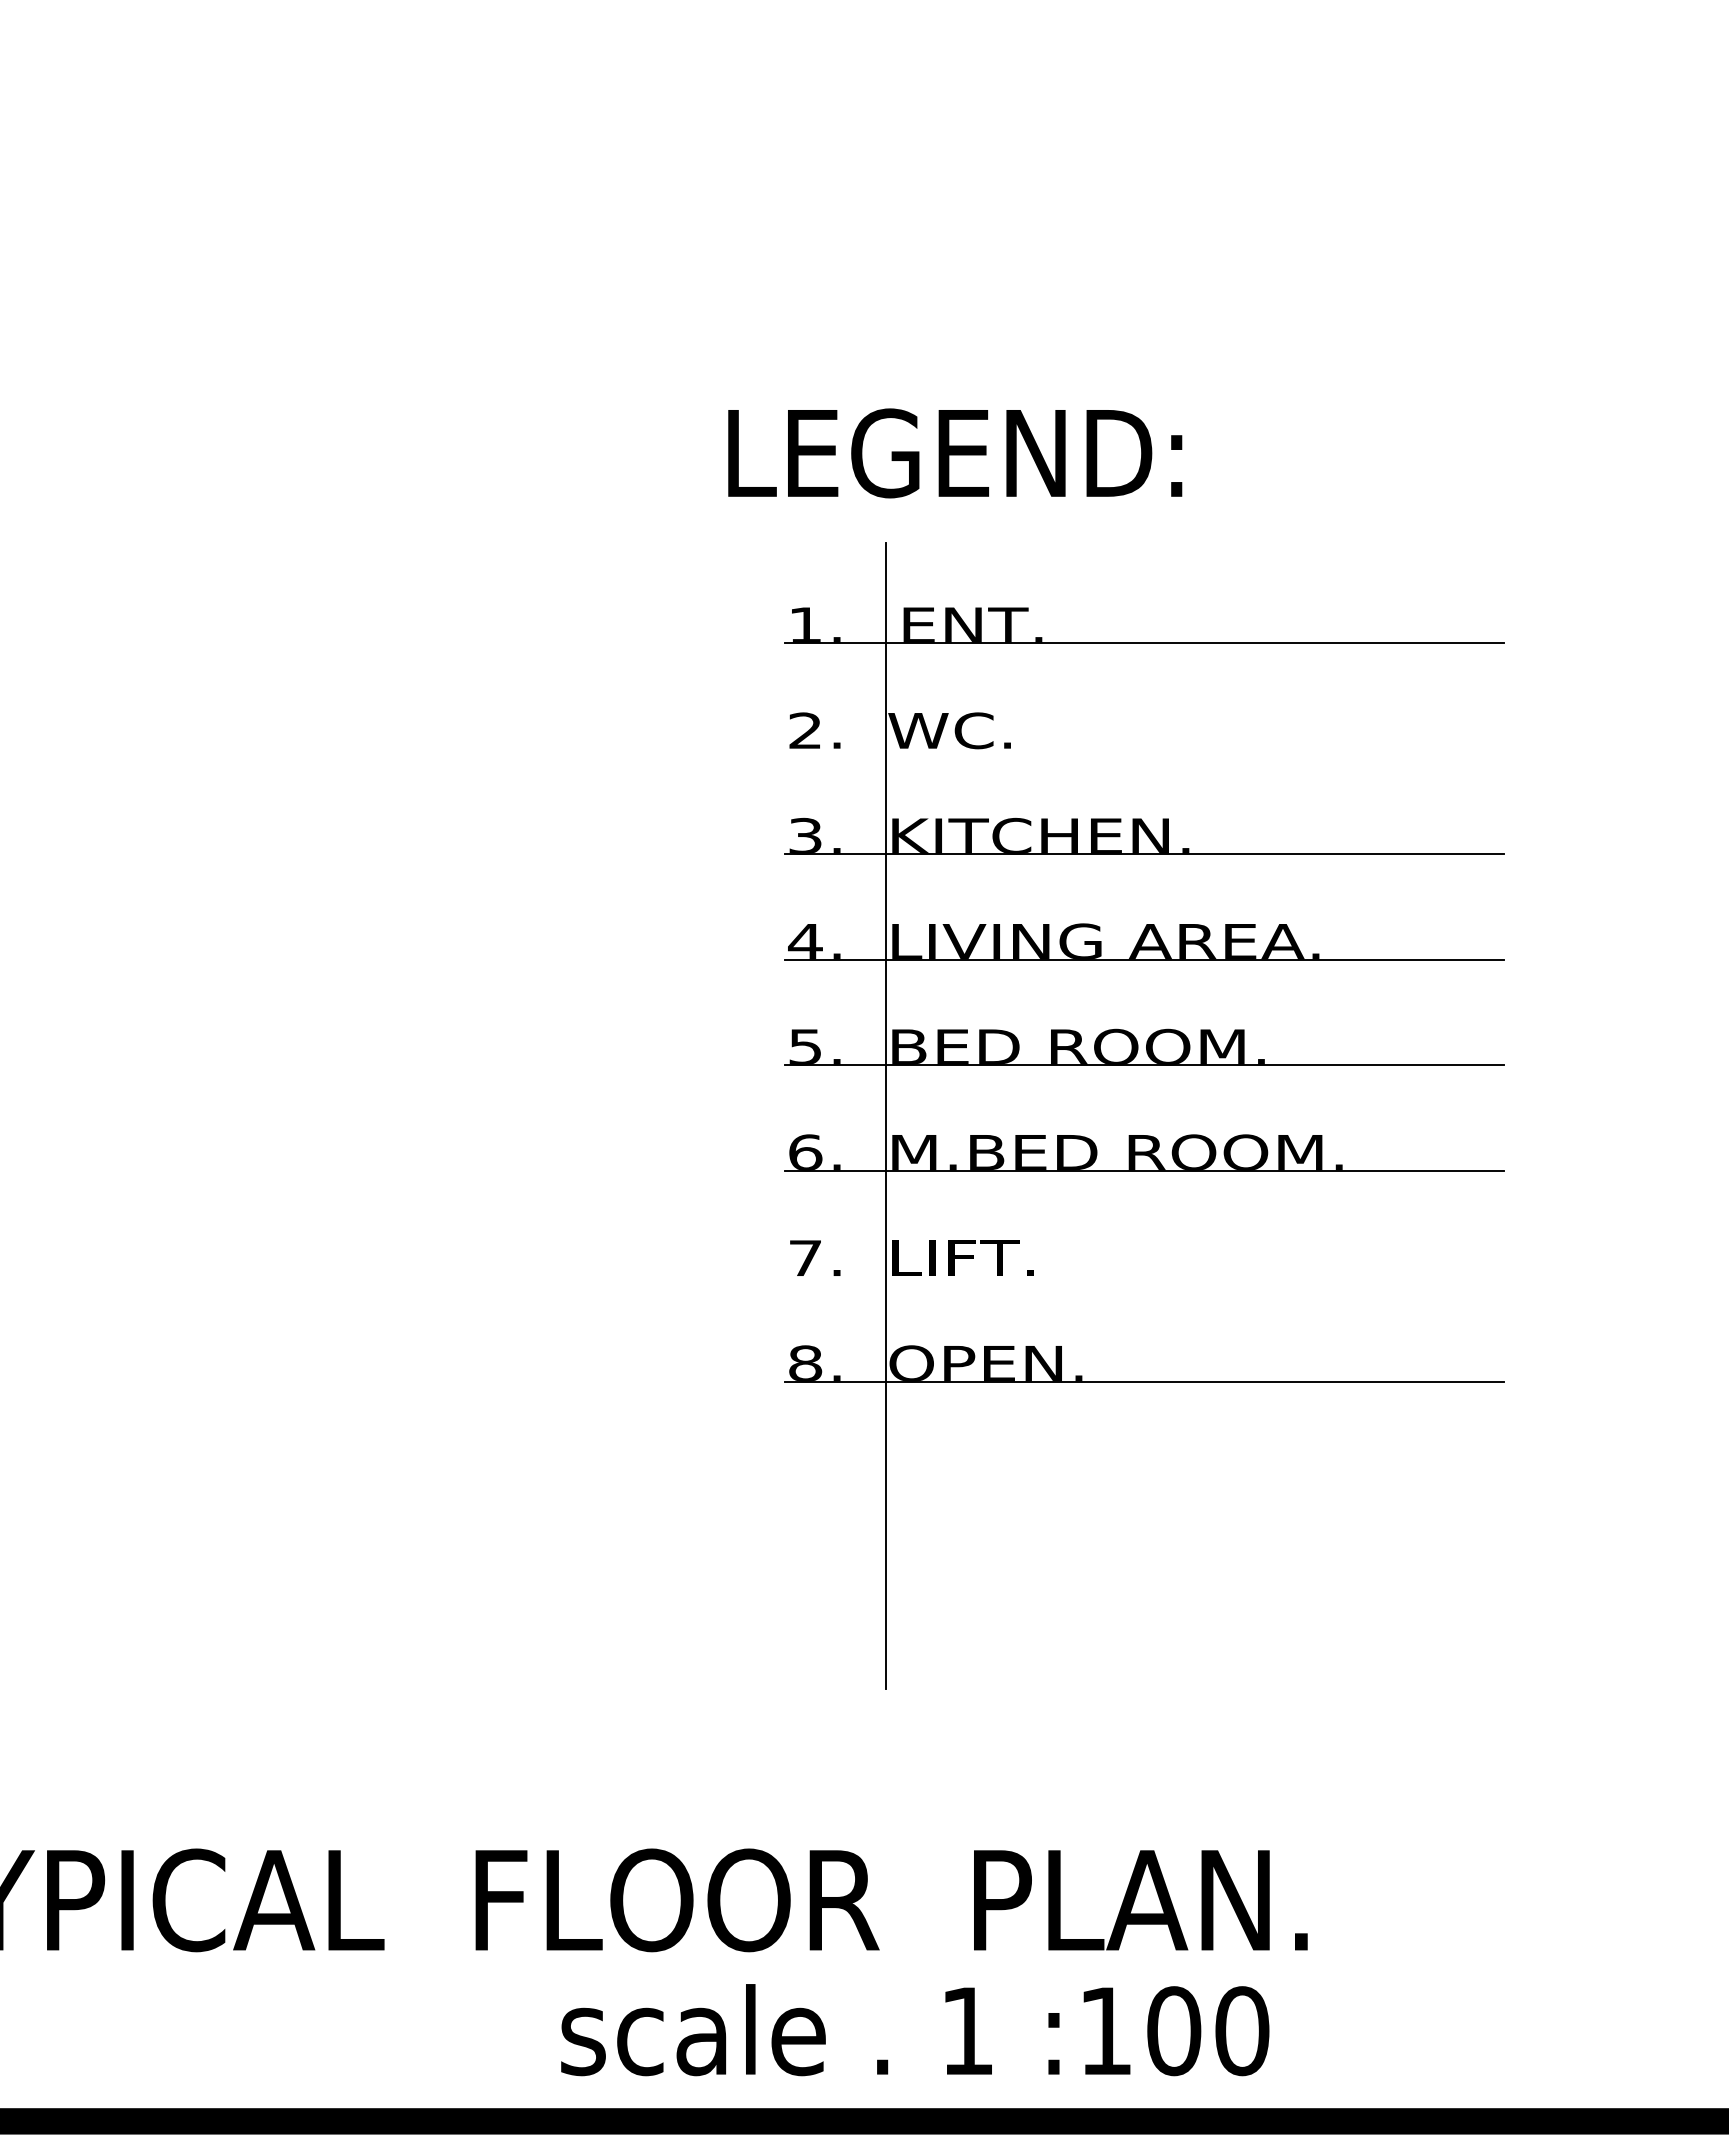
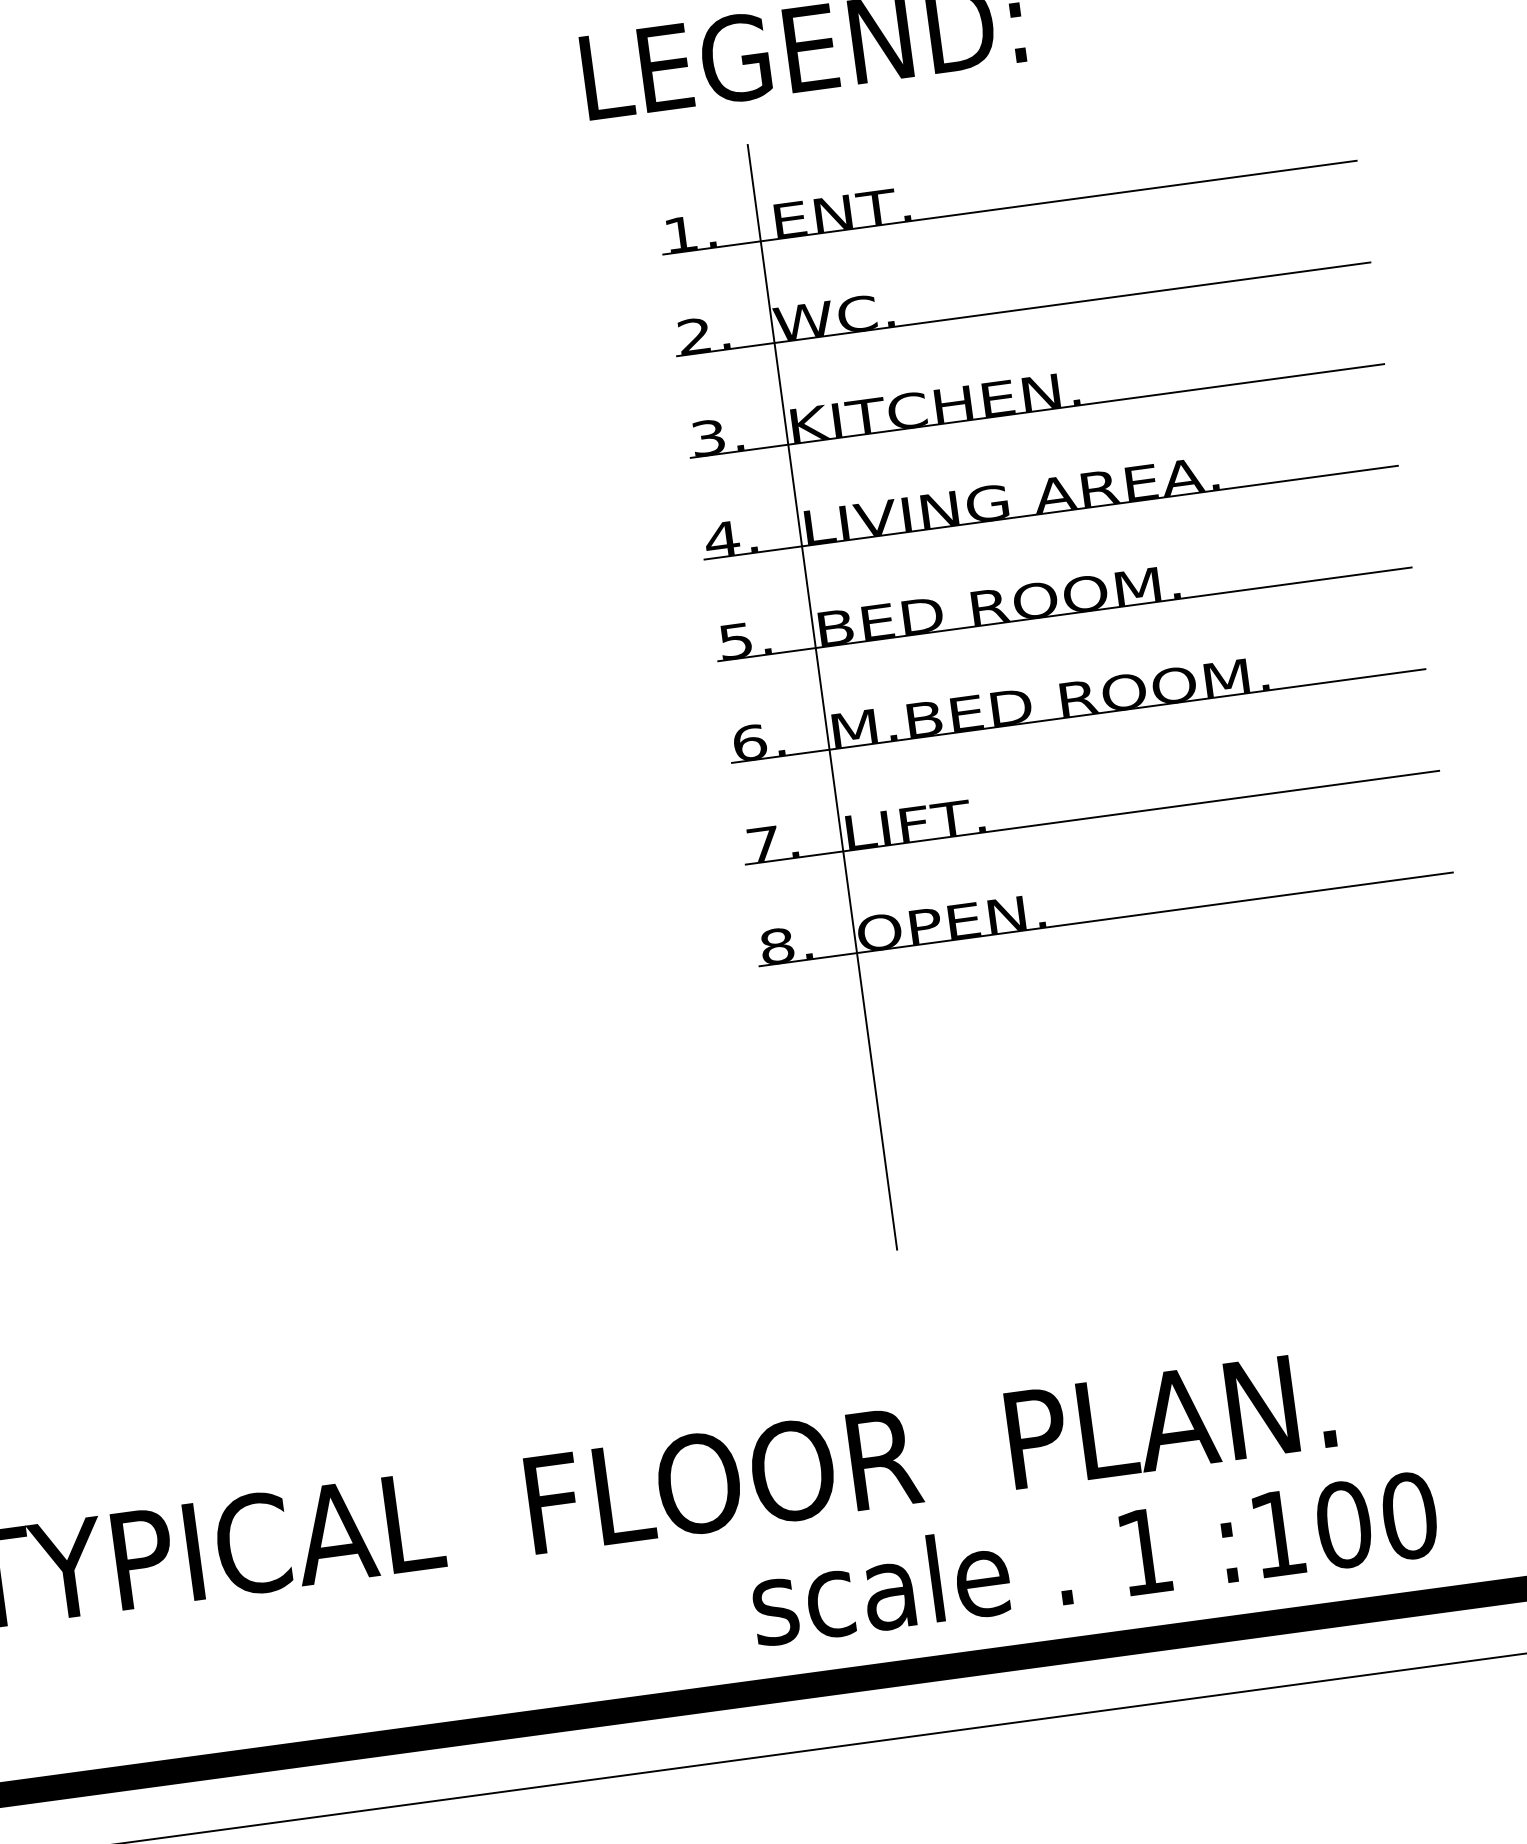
line: (1143, 748) -> (1022, 309), added
line: (1143, 1276) -> (1091, 818), added
text: (915, 2030) -> (1094, 1557), moved

